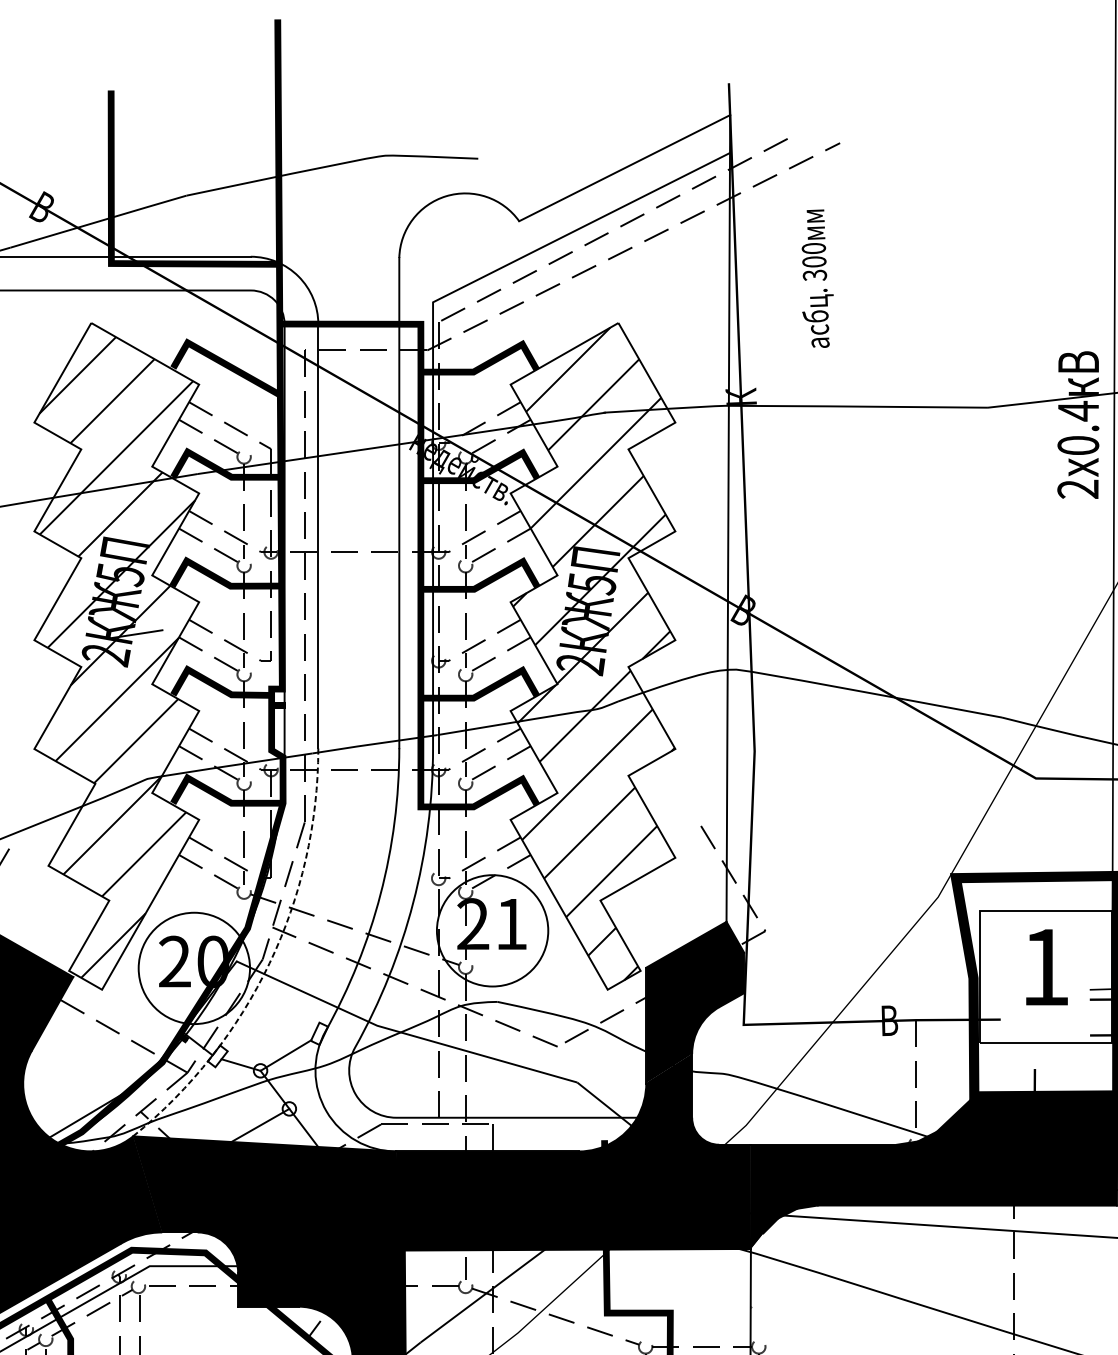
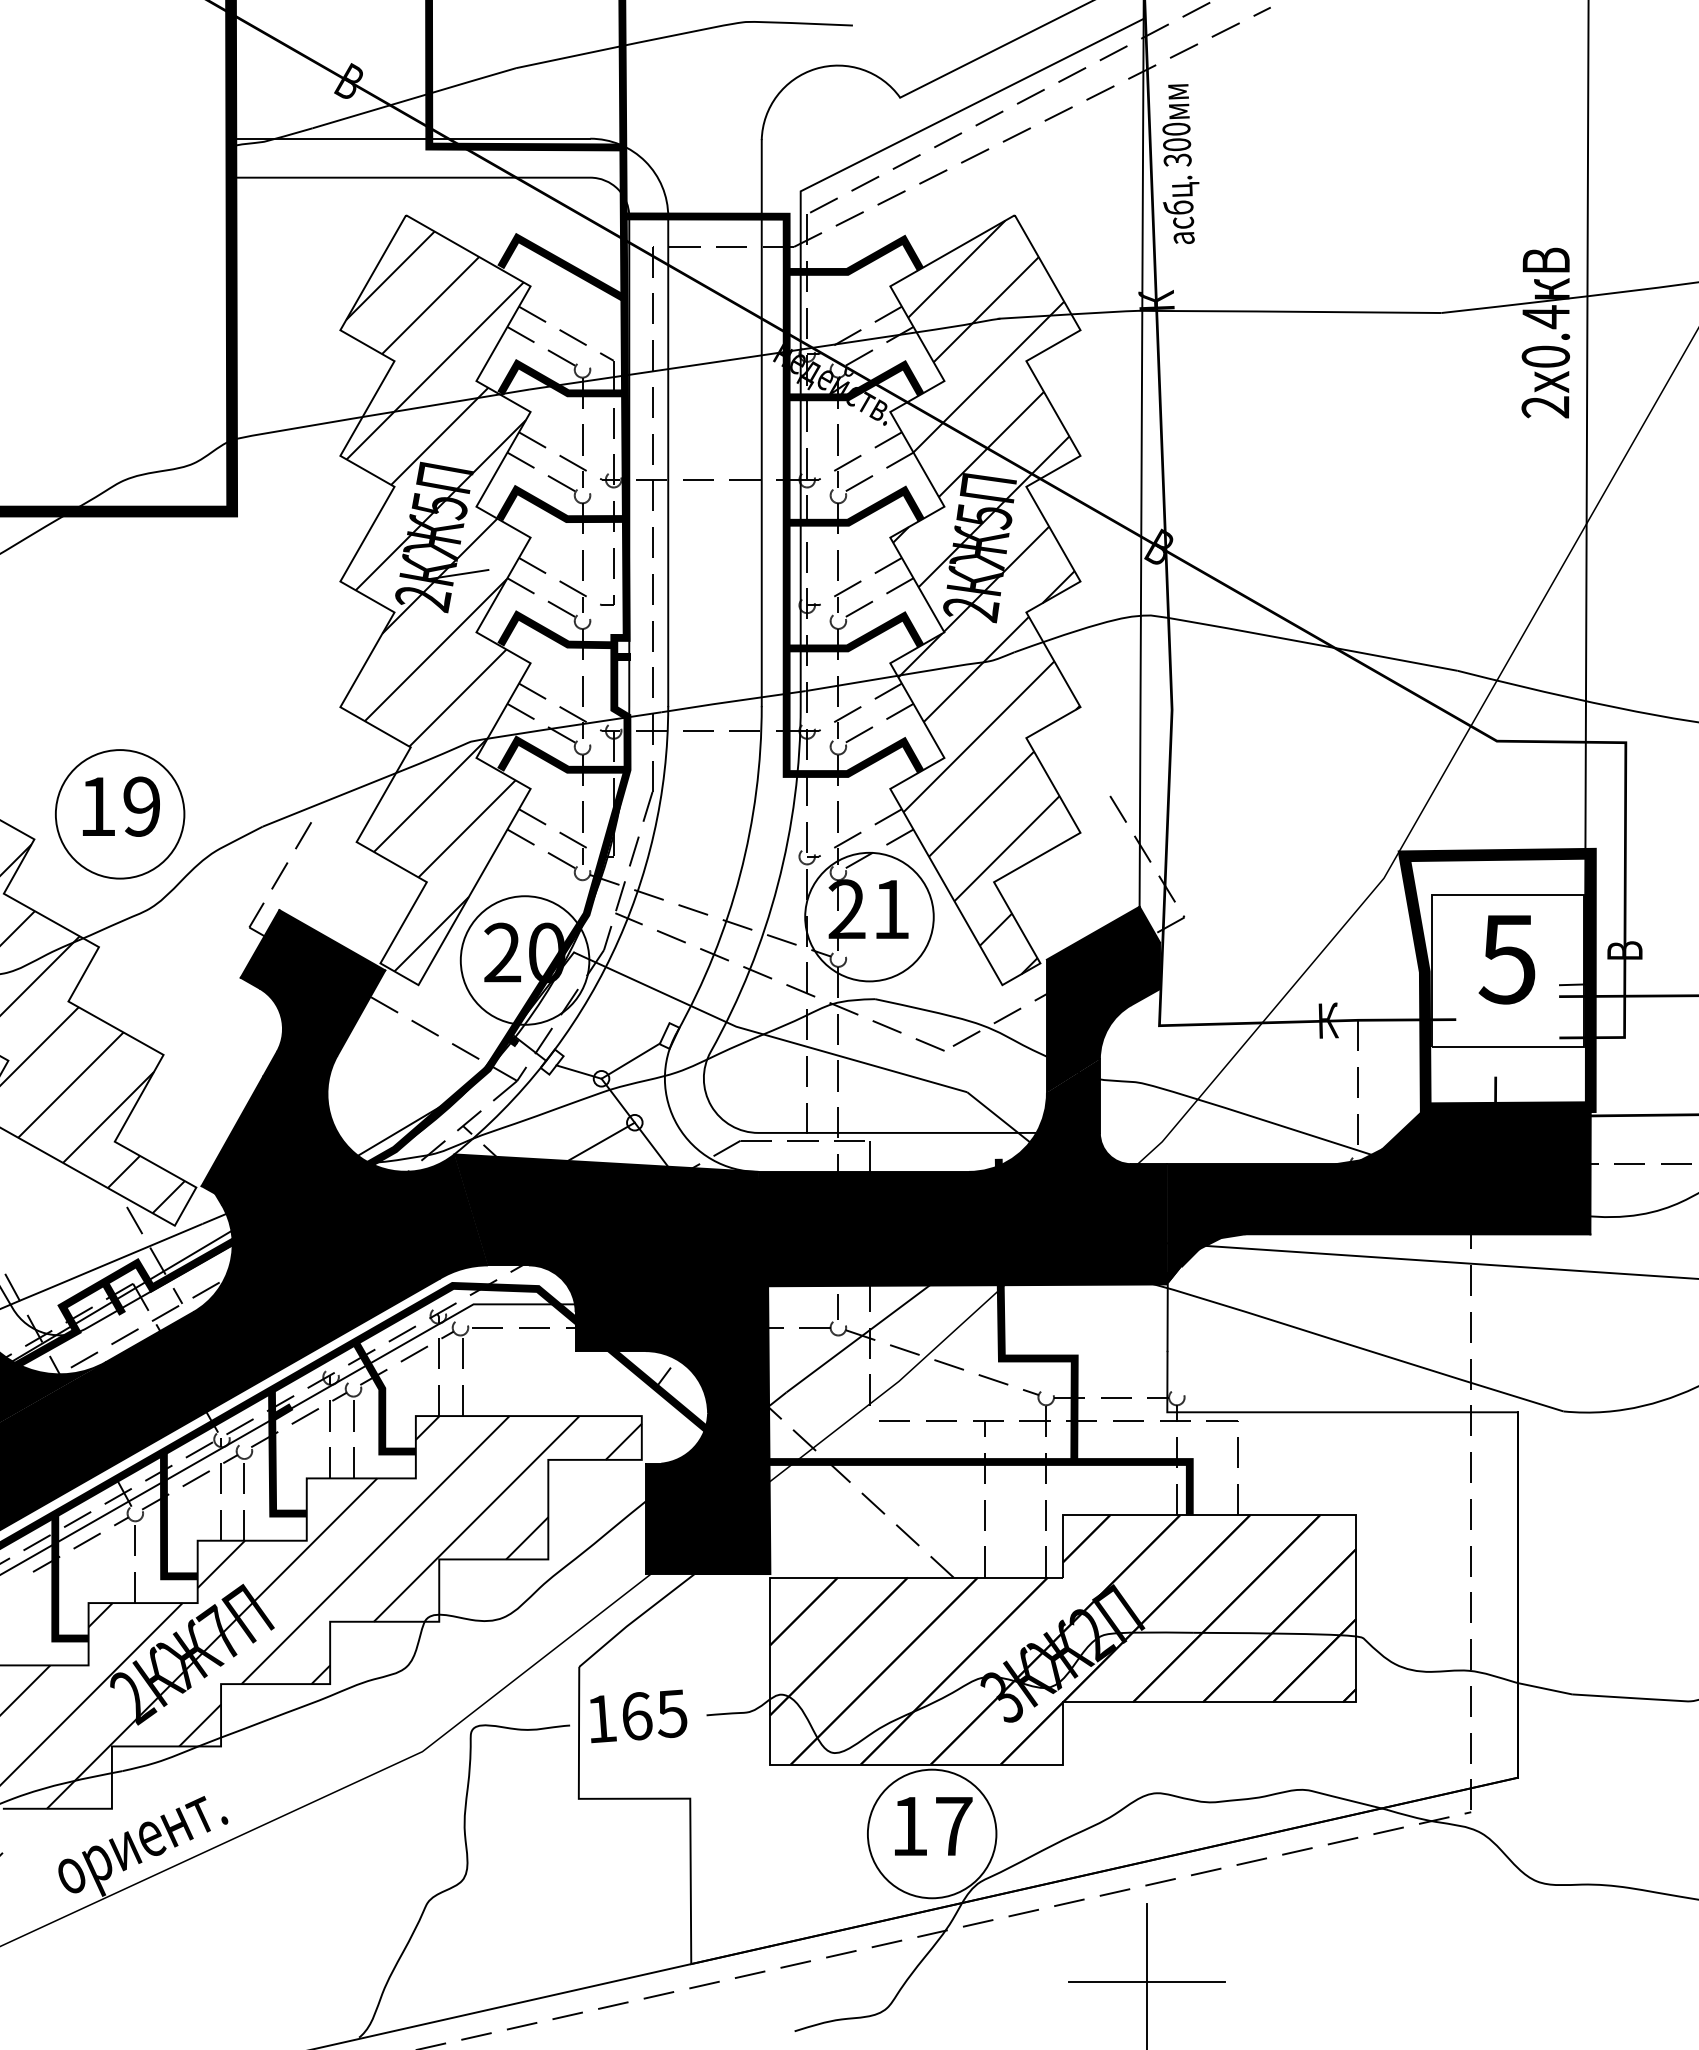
text: (817, 278) -> (1180, 163), moved
arc: (270, 963) -> (612, 954), dashed -> solid
text: (1044, 967) -> (1506, 959), 1 -> 5
text: (891, 1020) -> (1330, 1020), В -> К

